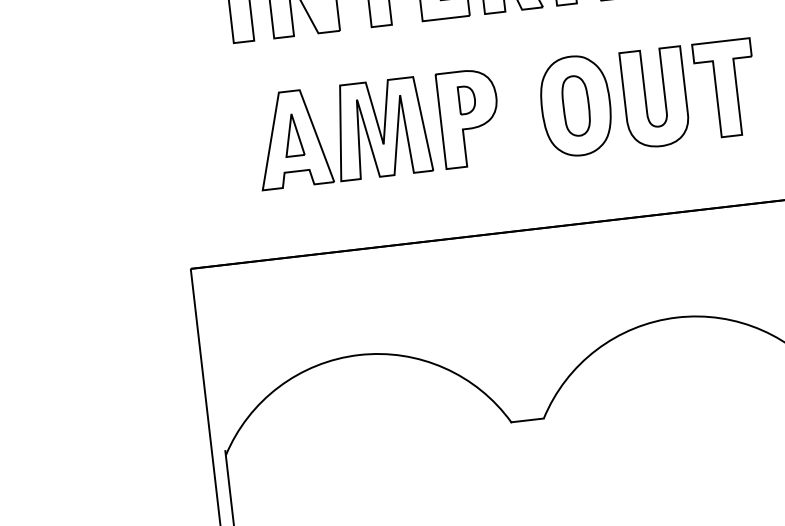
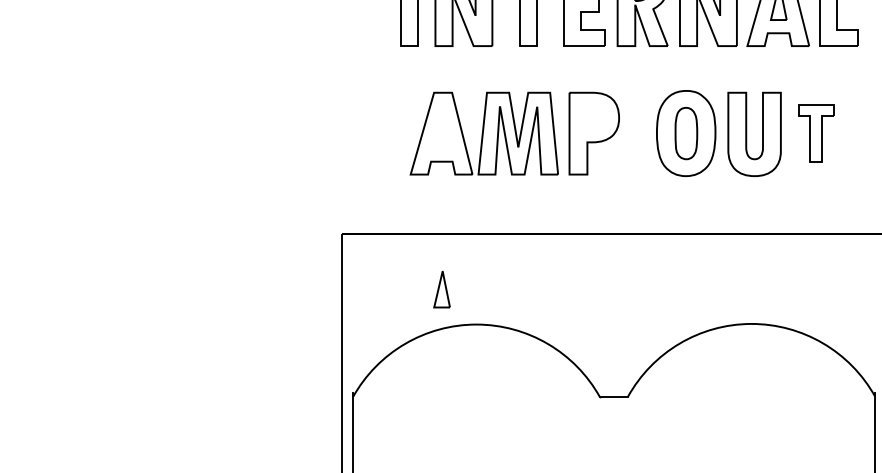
part: (725, 88) -> (815, 133), size x0.7
part: (466, 99) -> (593, 117), removed
part: (292, 135) -> (441, 289), moved

